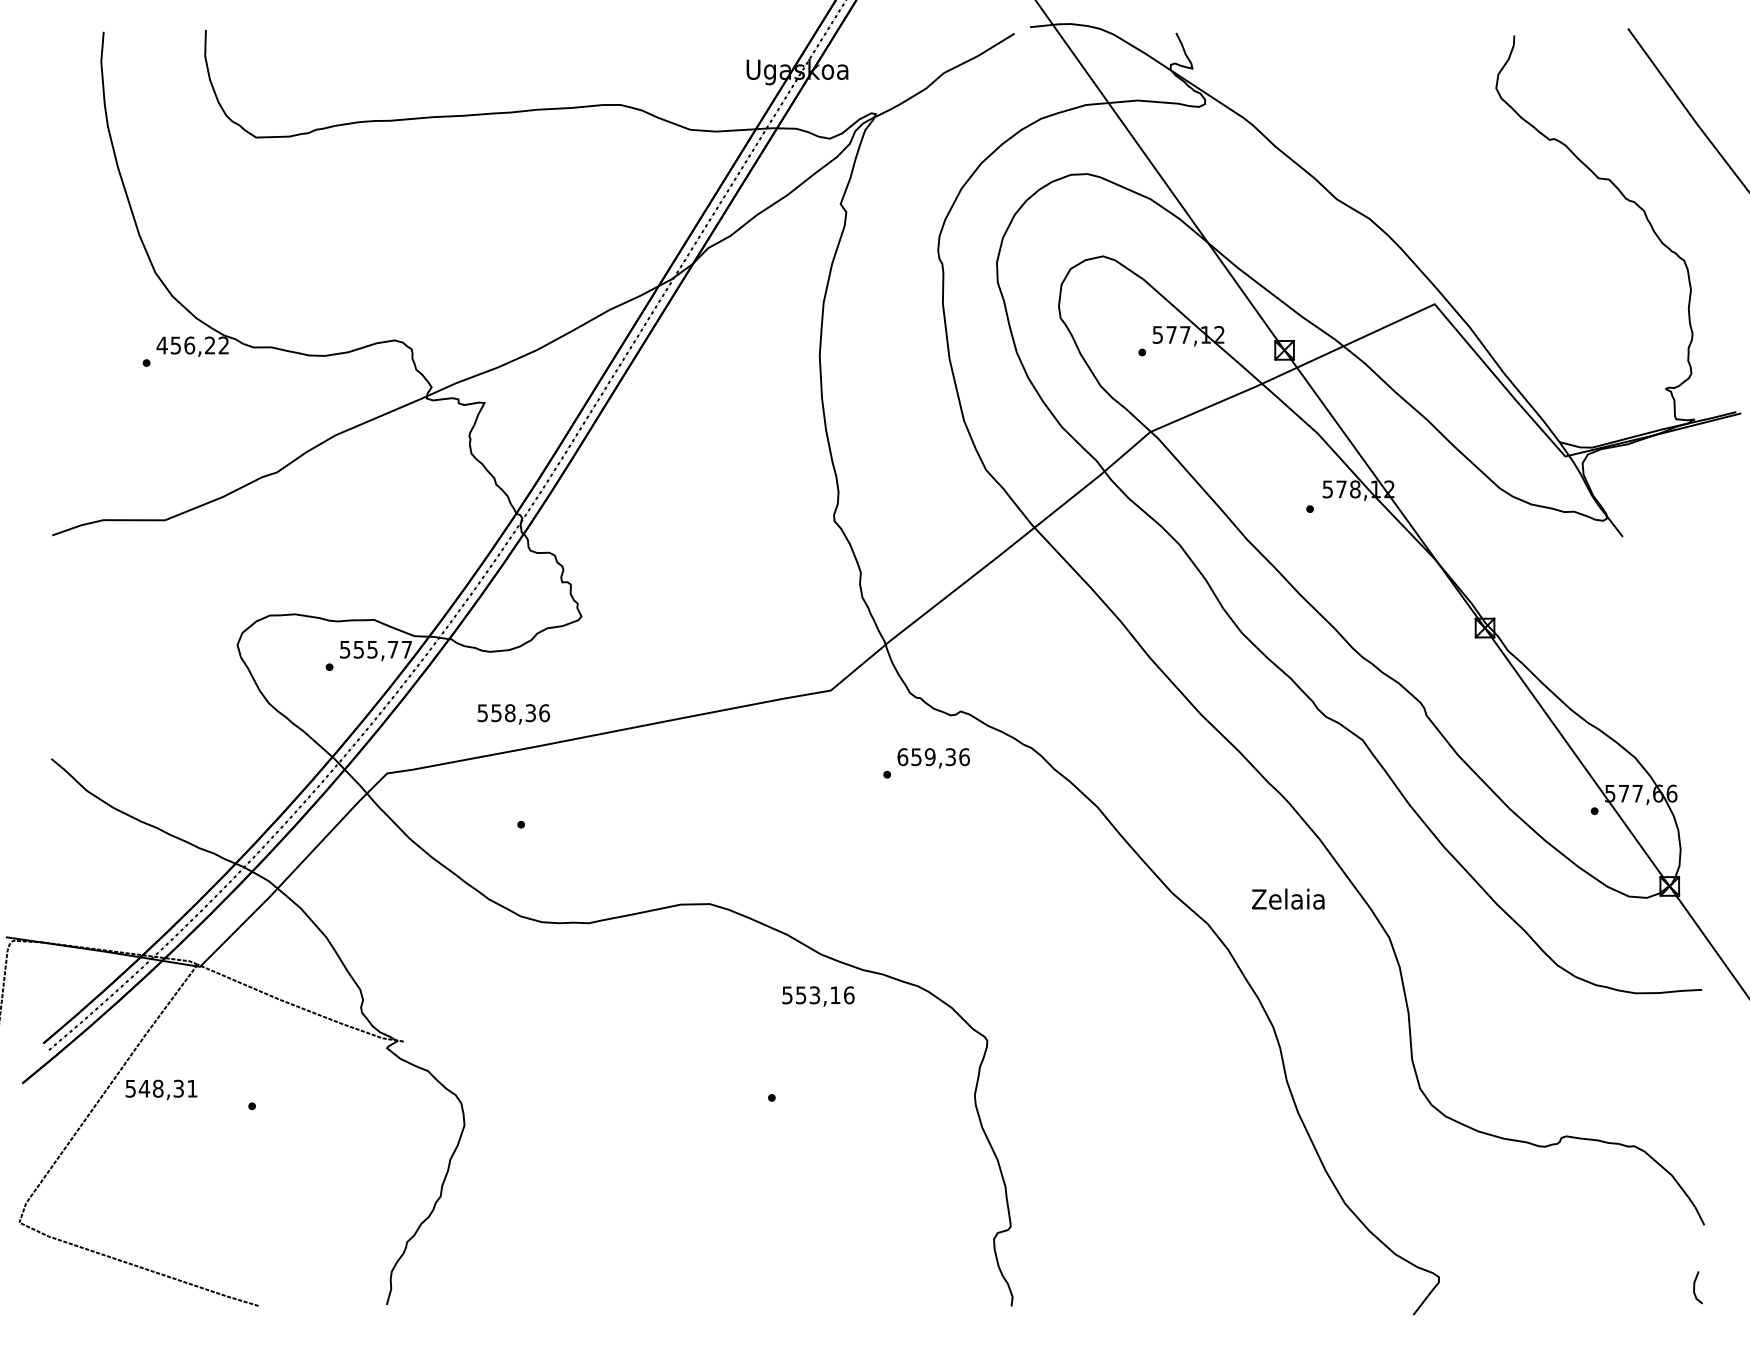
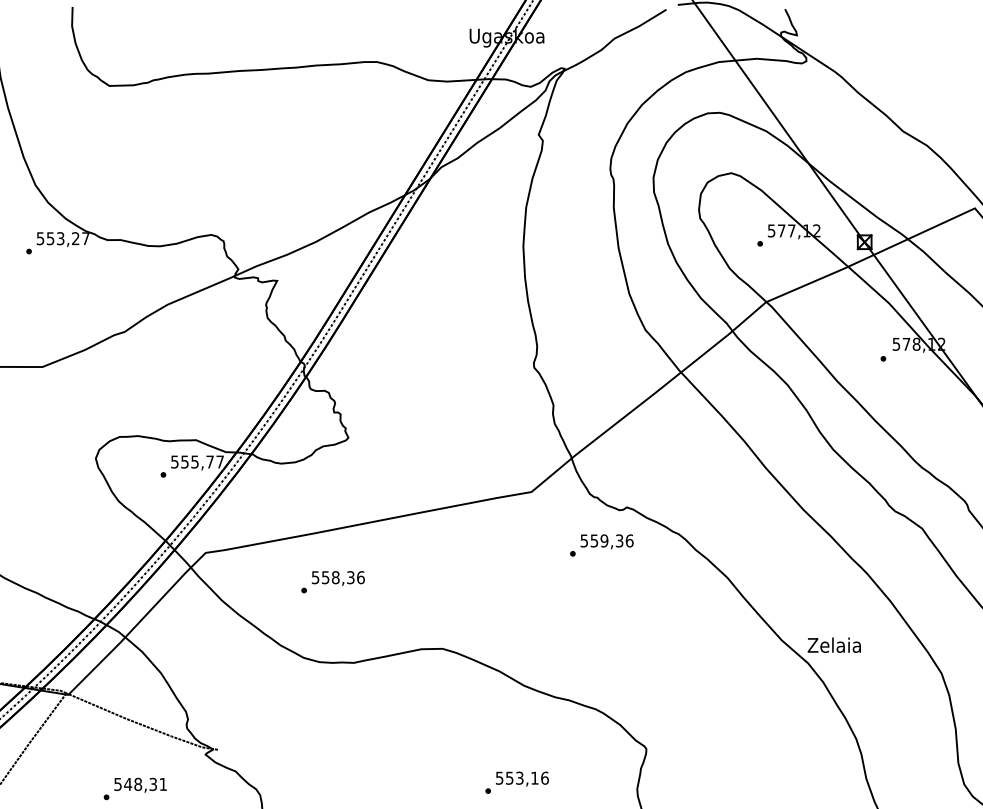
text: (192, 345) -> (62, 238), 456,22 -> 553,27
text: (513, 714) -> (338, 578), moved
text: (902, 757) -> (584, 541), 659,36 -> 559,36
text: (1288, 898) -> (834, 644), moved
text: (818, 996) -> (522, 779), moved
text: (161, 1089) -> (140, 784), moved

